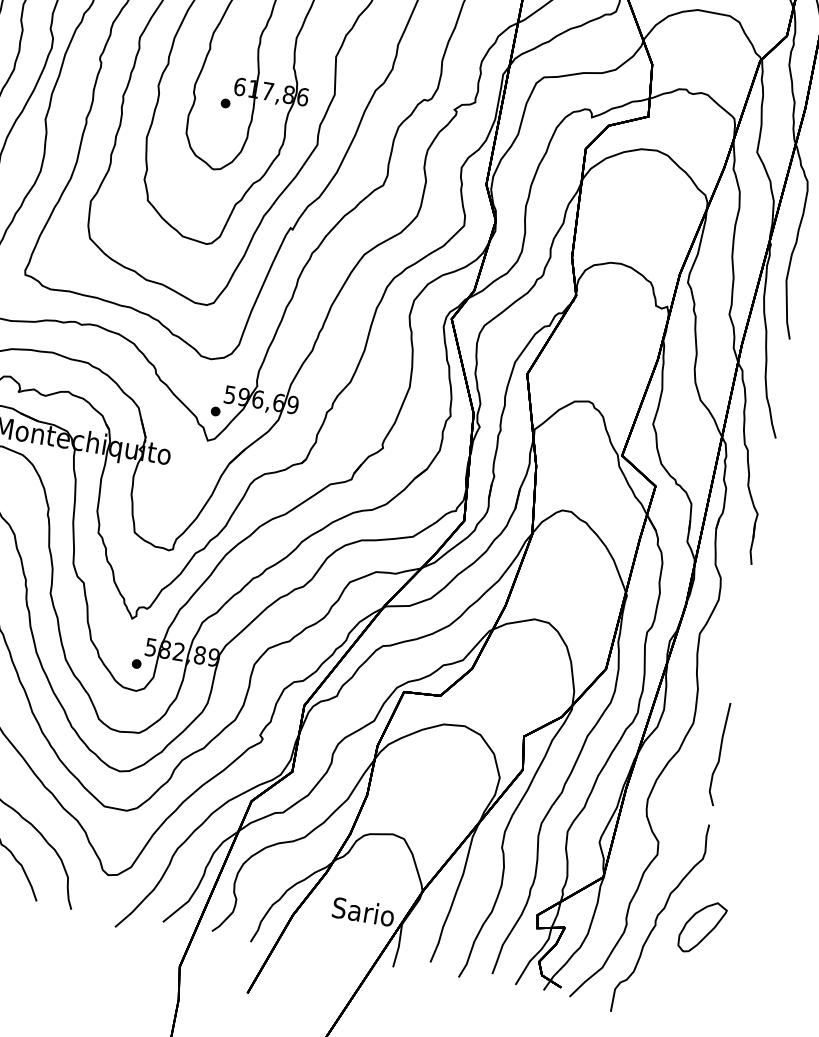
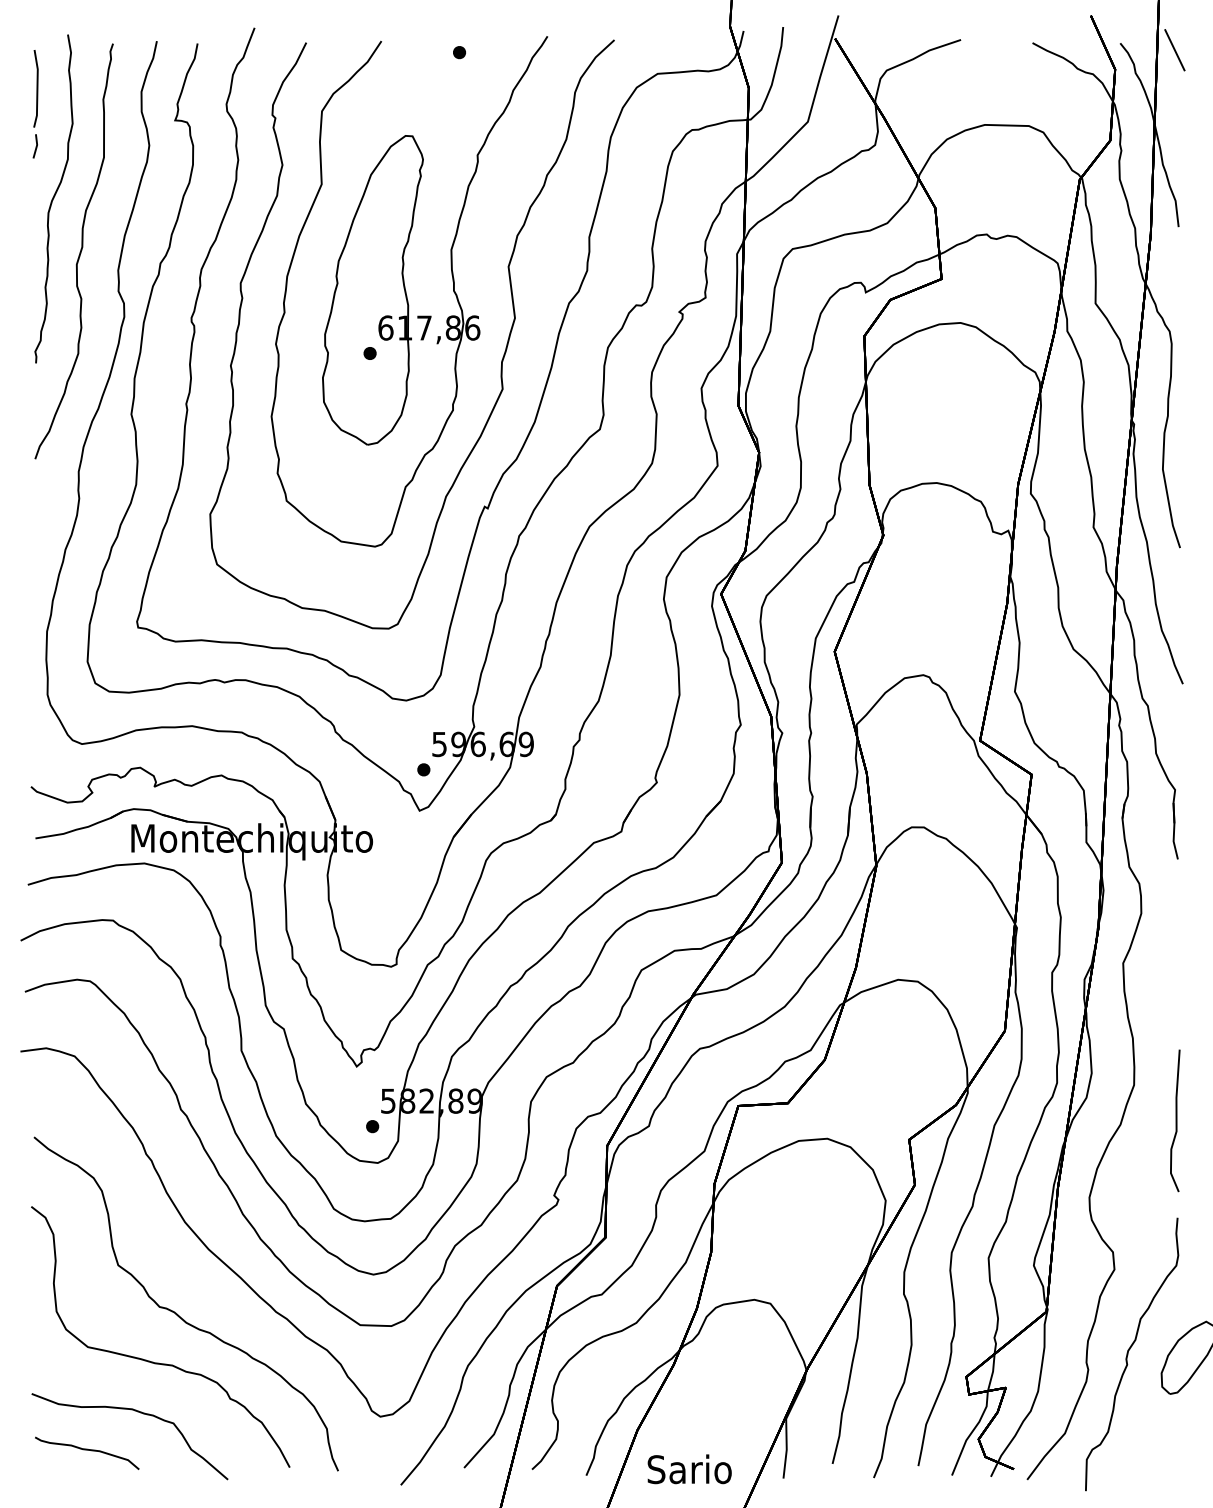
text: (363, 911) -> (689, 1469), moved

